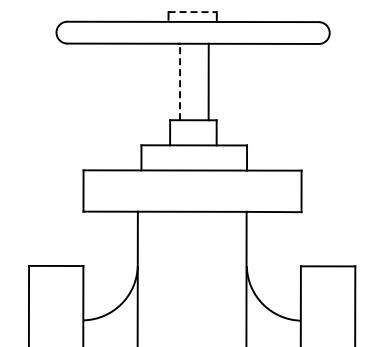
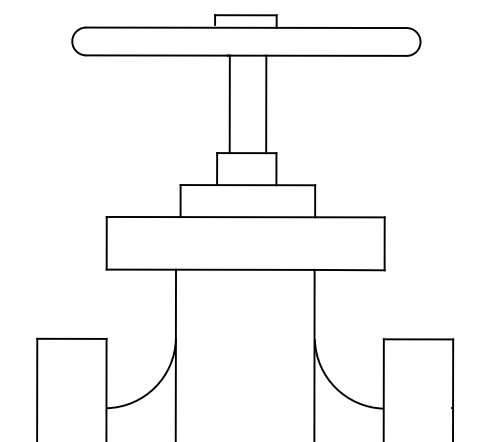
line: (193, 12) -> (246, 15), dashed -> solid
line: (180, 81) -> (230, 103), dashed -> solid

